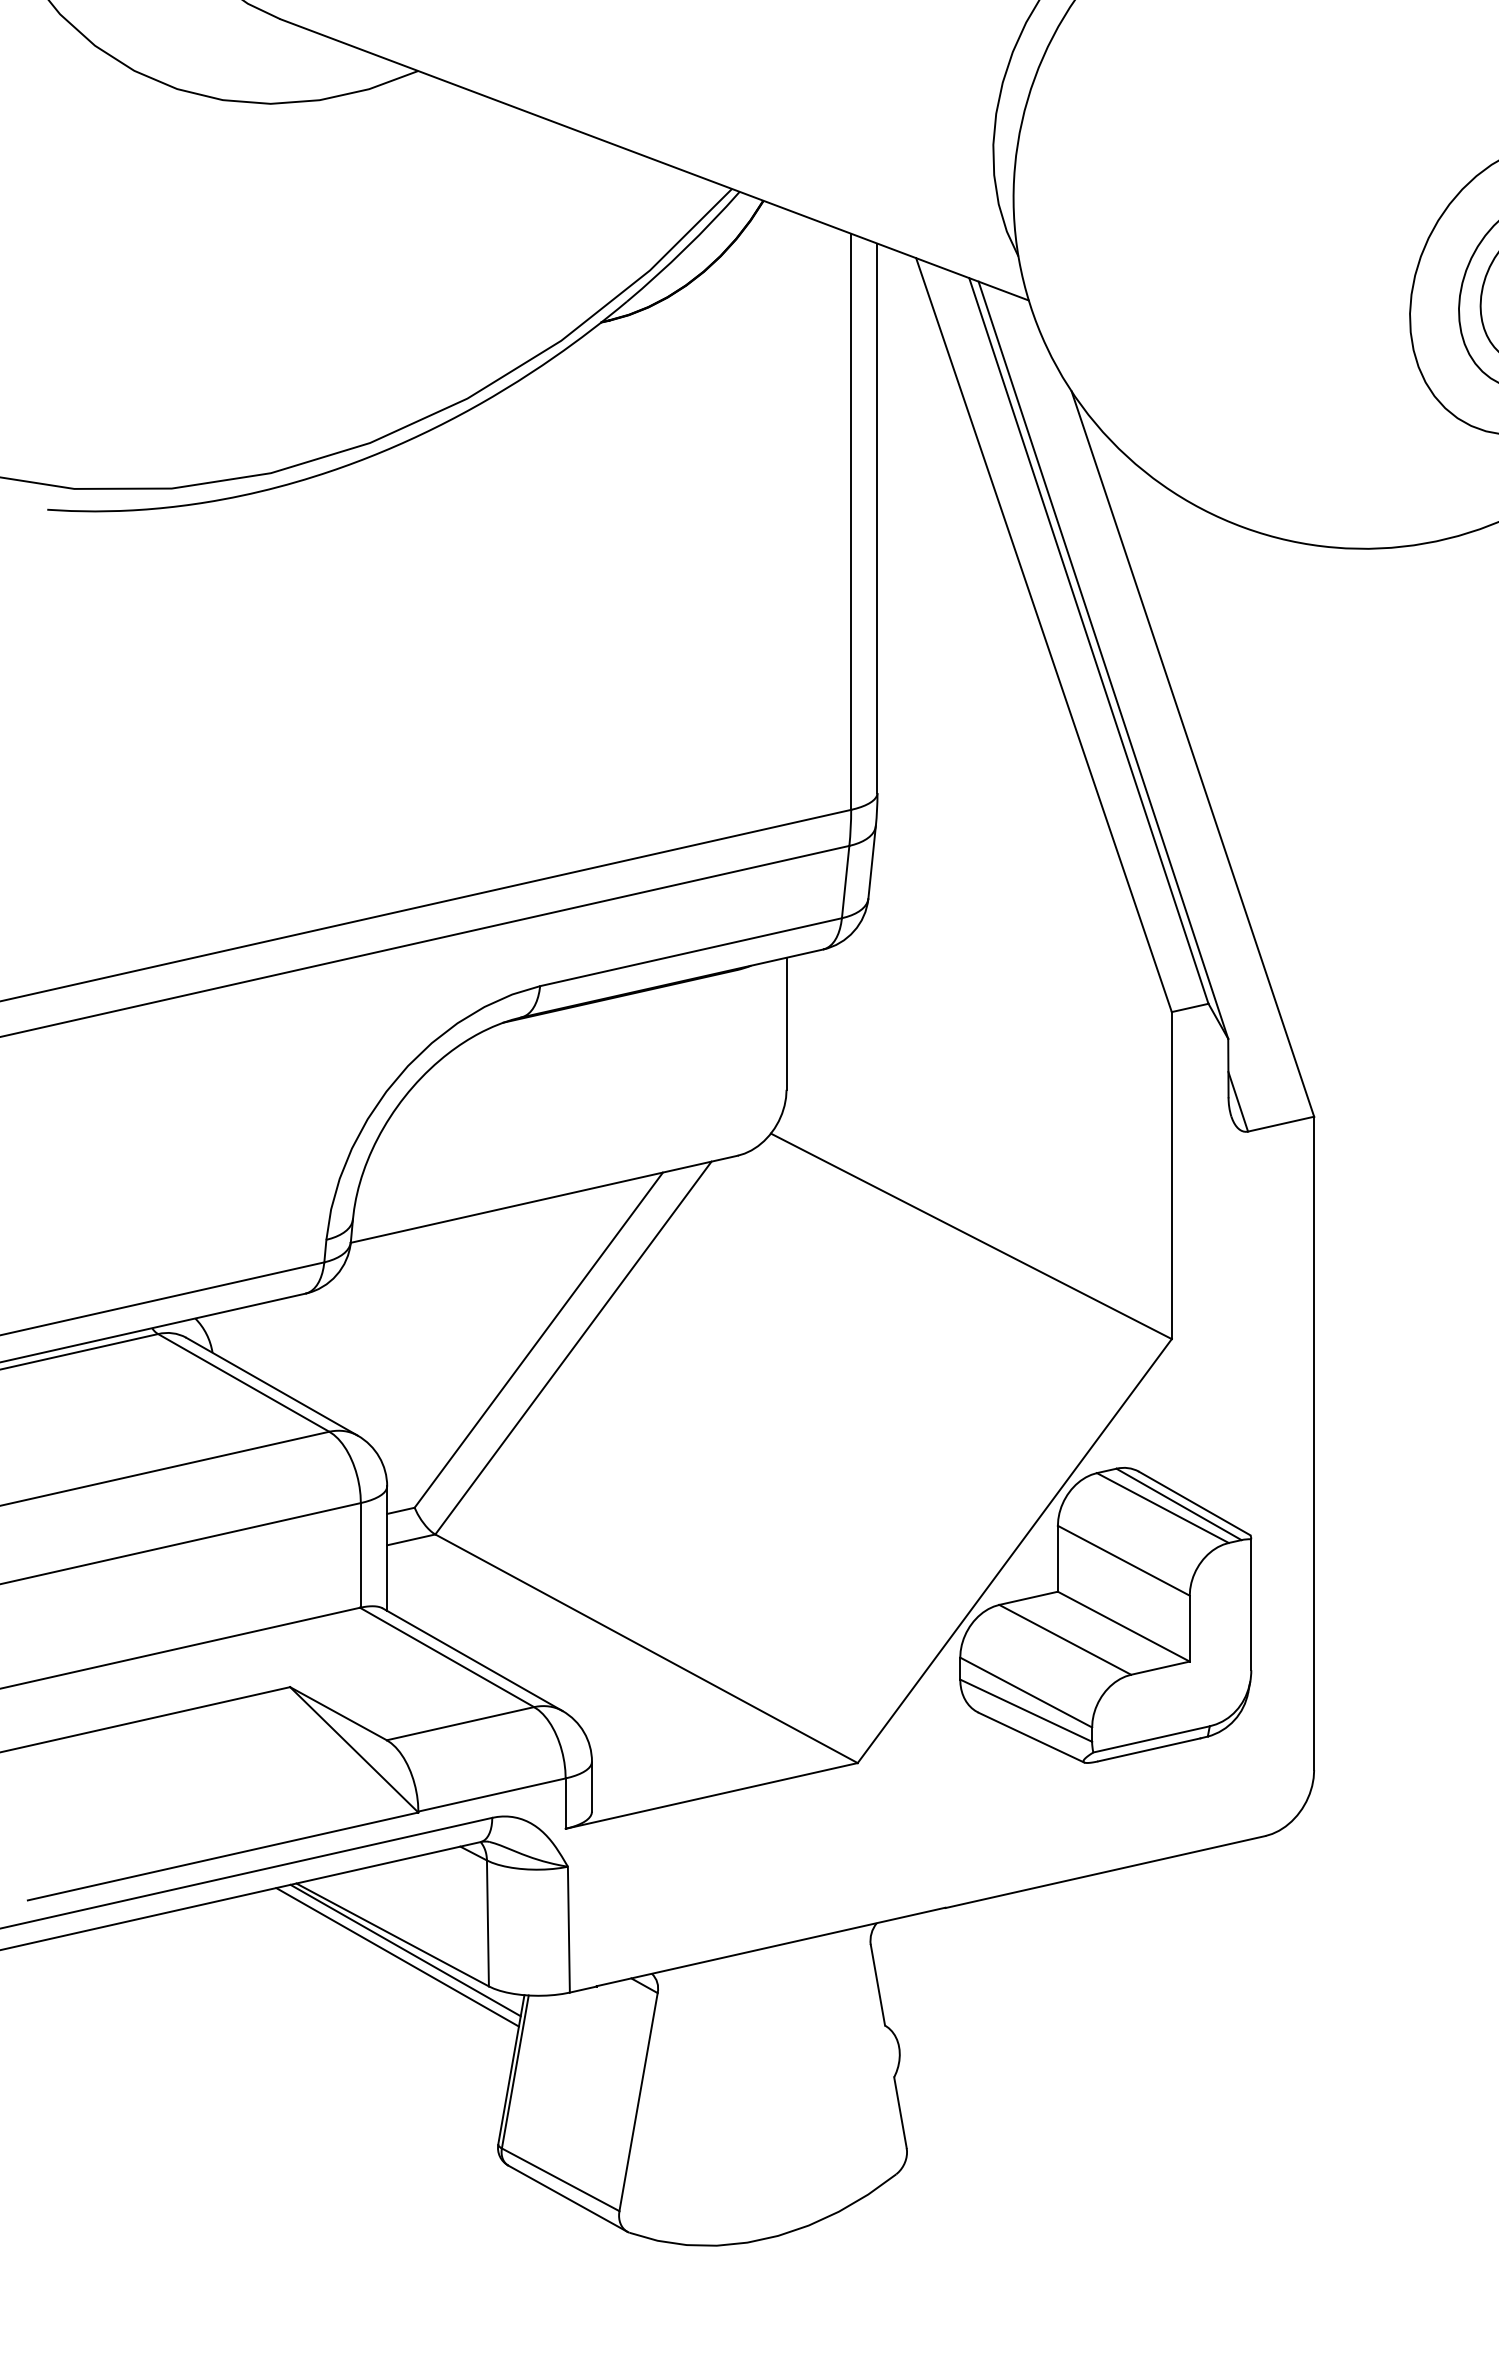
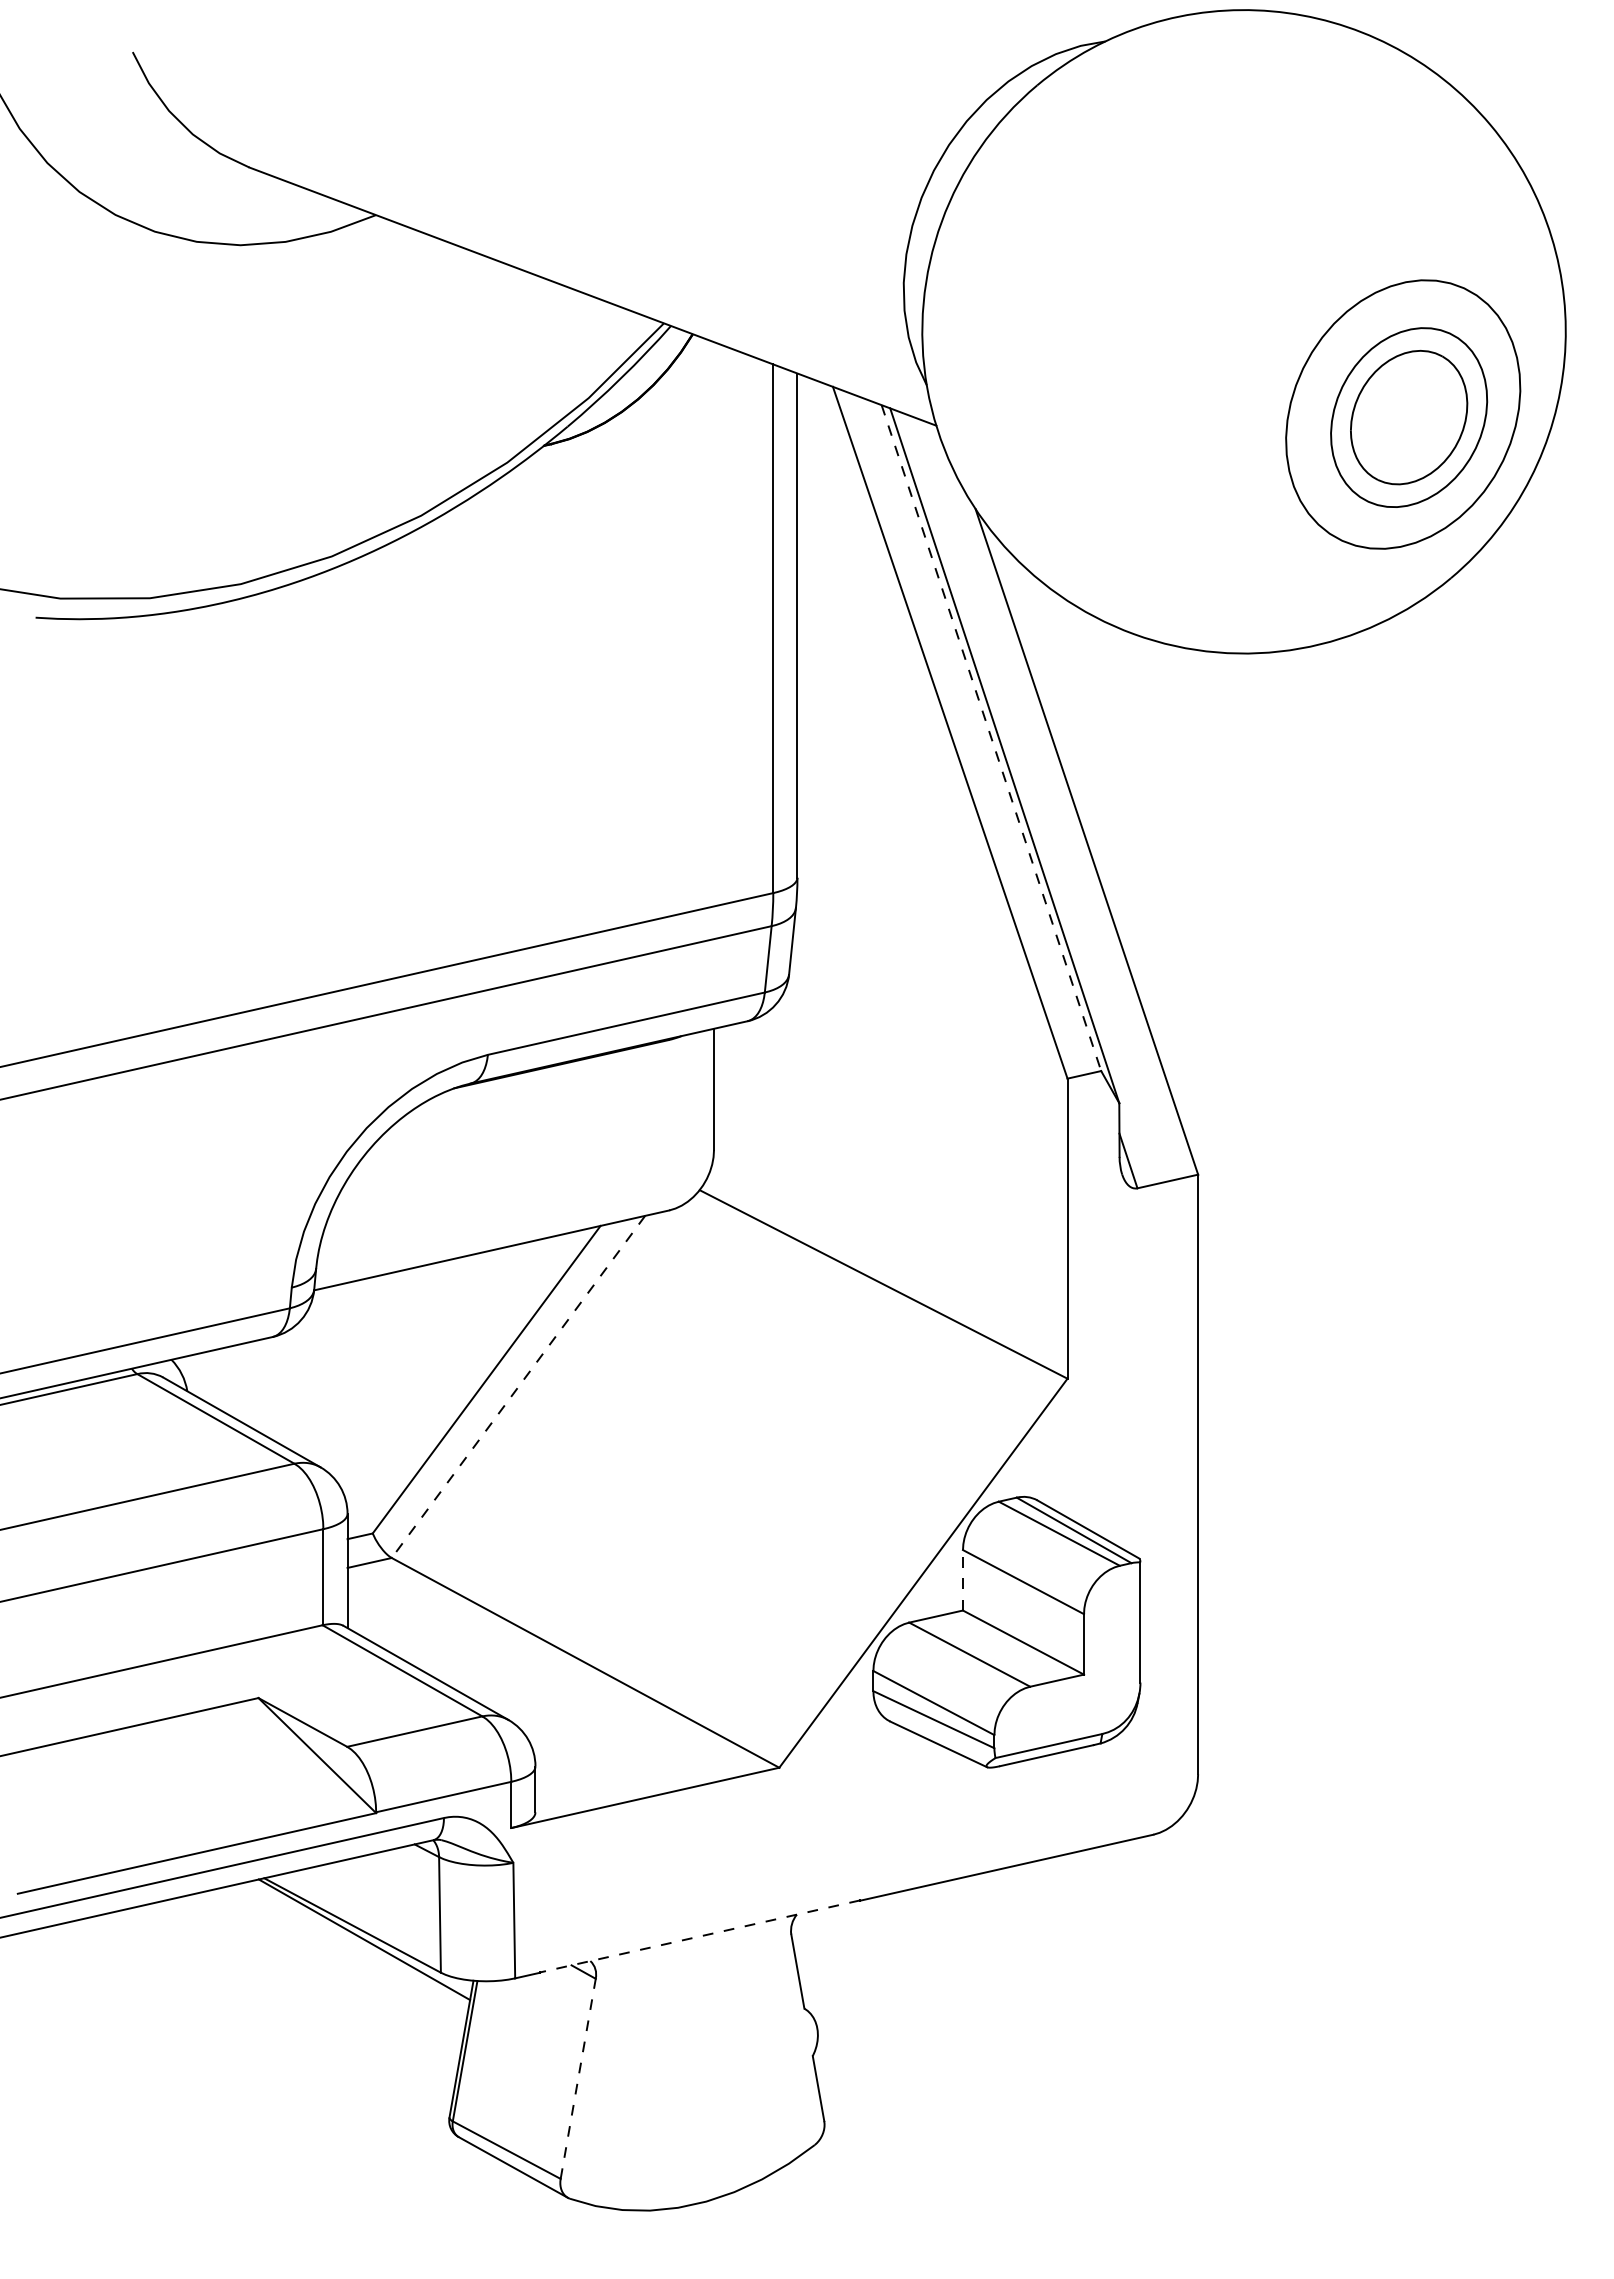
line: (1088, 641) -> (991, 738), solid -> dashed
line: (573, 1347) -> (518, 1386), solid -> dashed
line: (1057, 1557) -> (962, 1579), solid -> dashed
line: (770, 1946) -> (699, 1936), solid -> dashed
line: (396, 1956) -> (356, 1945), removed
line: (638, 2101) -> (578, 2078), solid -> dashed

